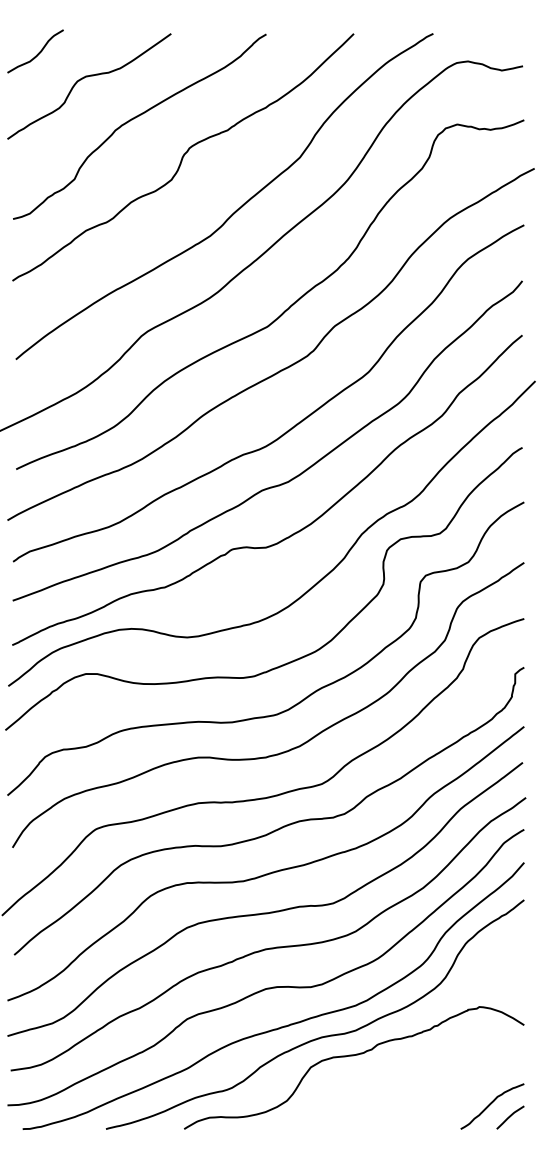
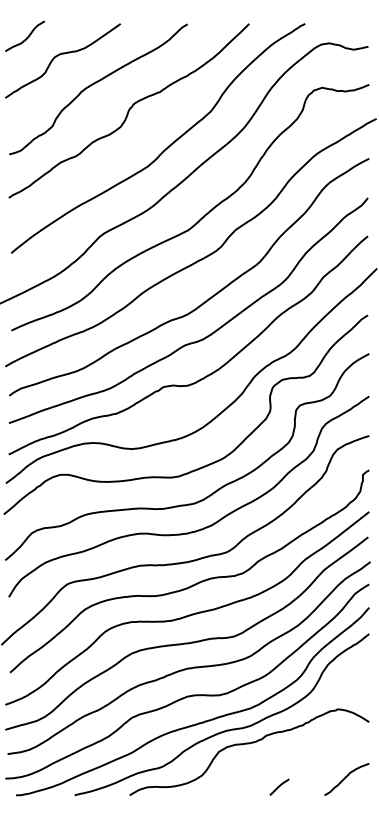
line: (510, 1116) -> (279, 786), moved

